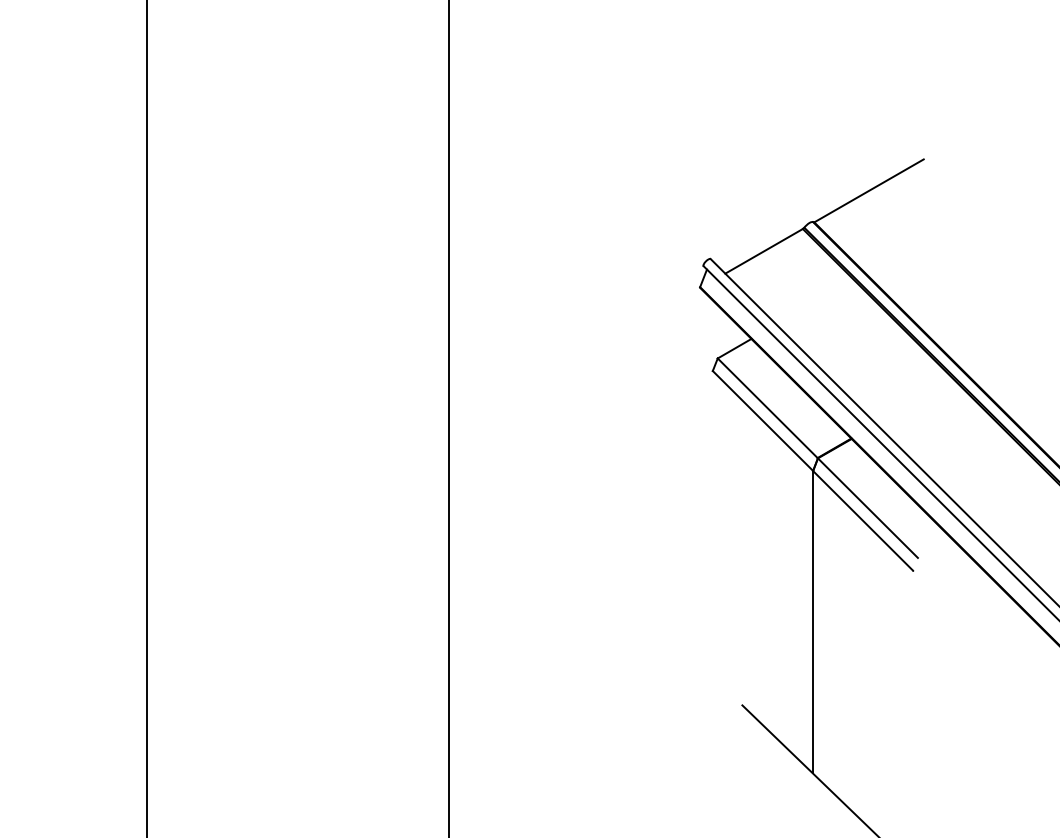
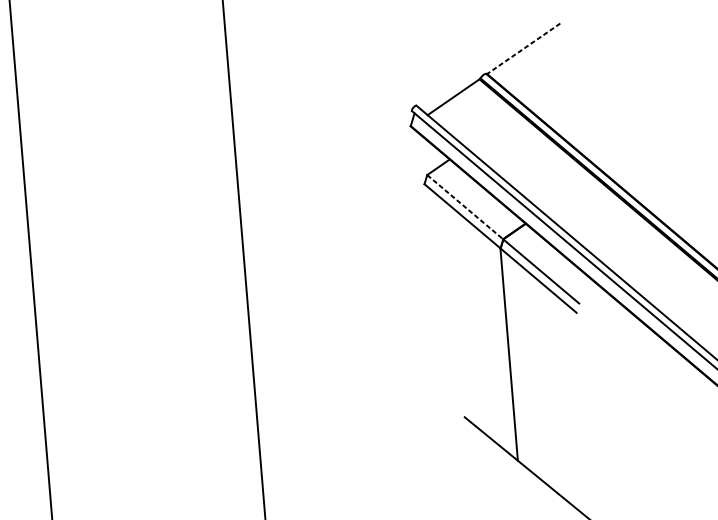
line: (868, 191) -> (523, 49), solid -> dashed
line: (767, 408) -> (465, 207), solid -> dashed

